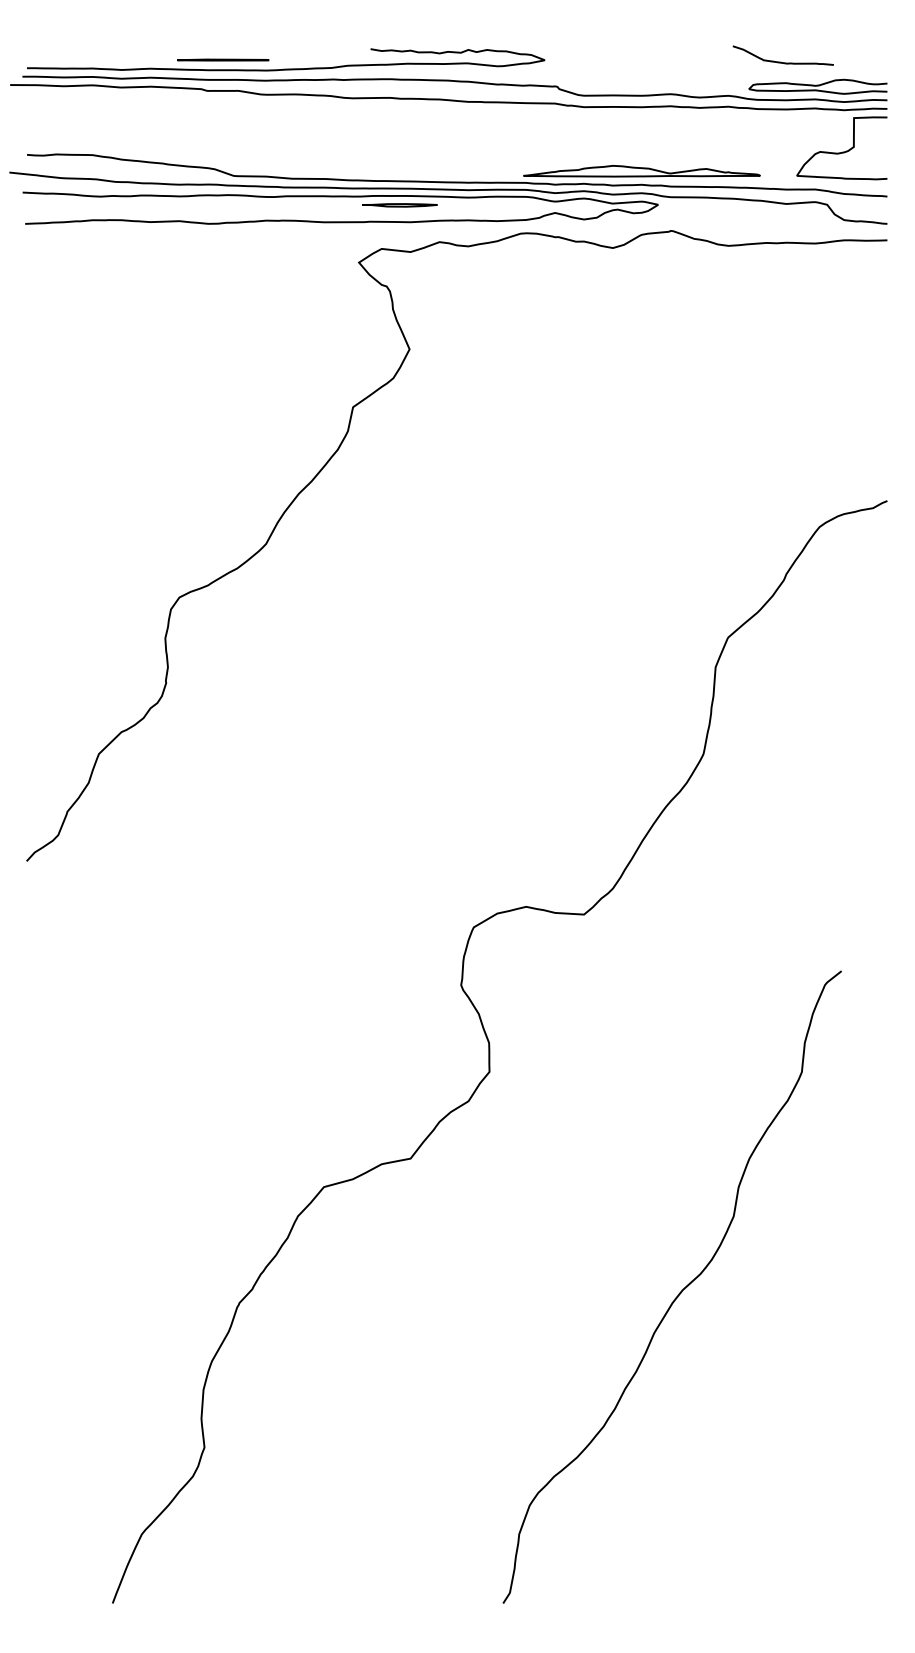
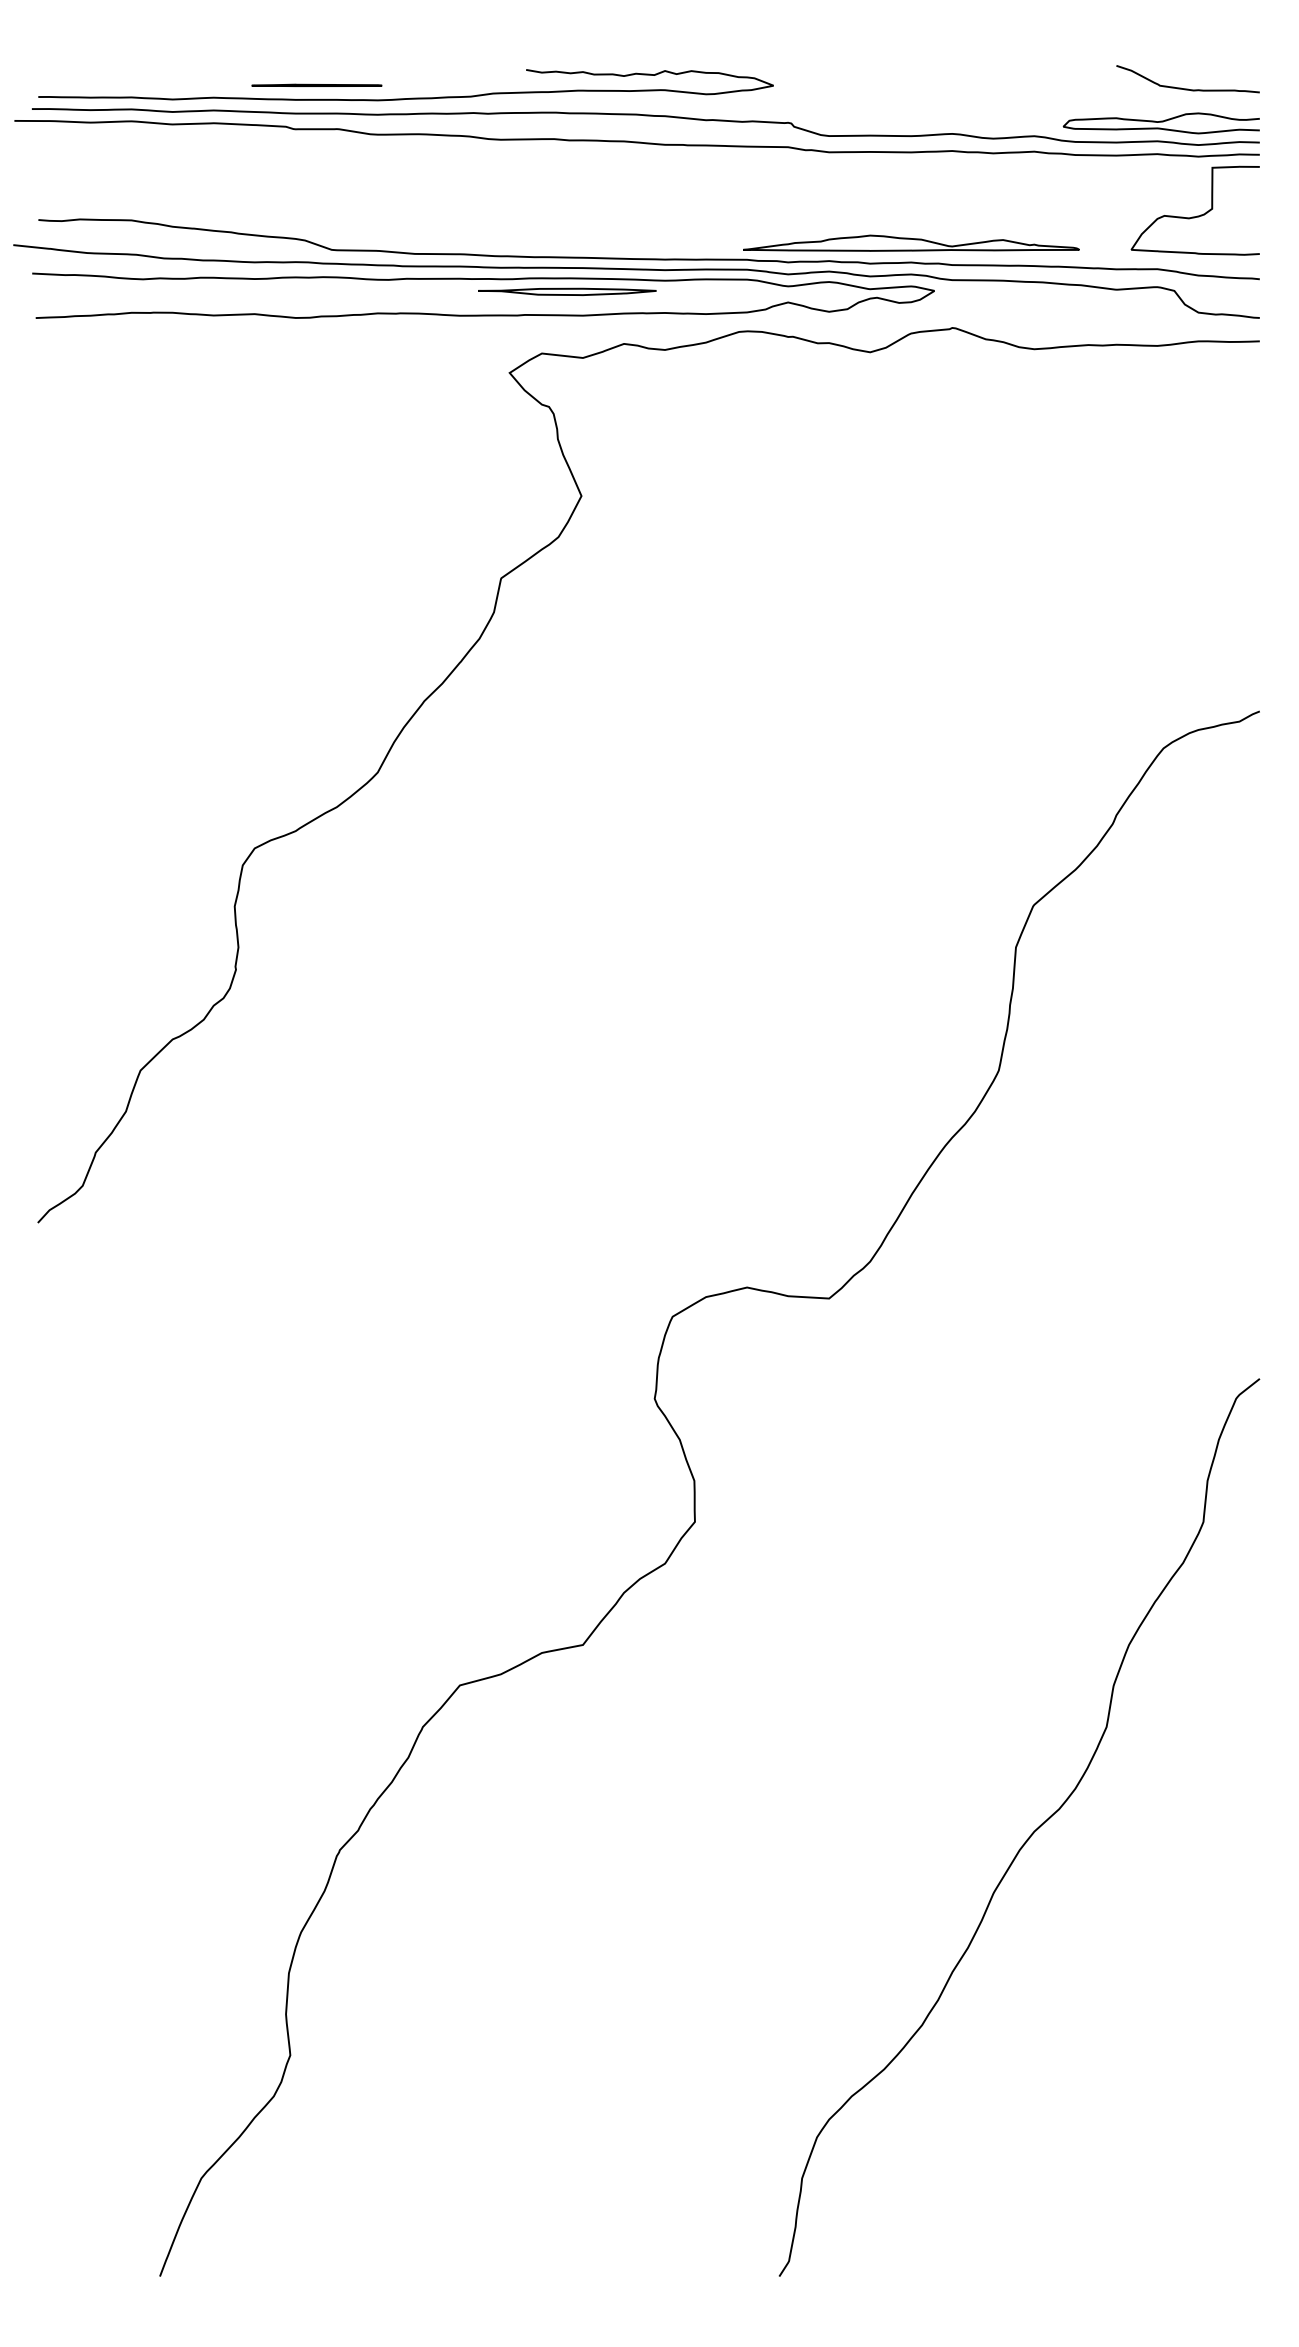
curve: (782, 62) -> (1187, 88), moved
part: (399, 205) -> (567, 291), size x1.67
curve: (680, 1292) -> (1030, 1834), moved

